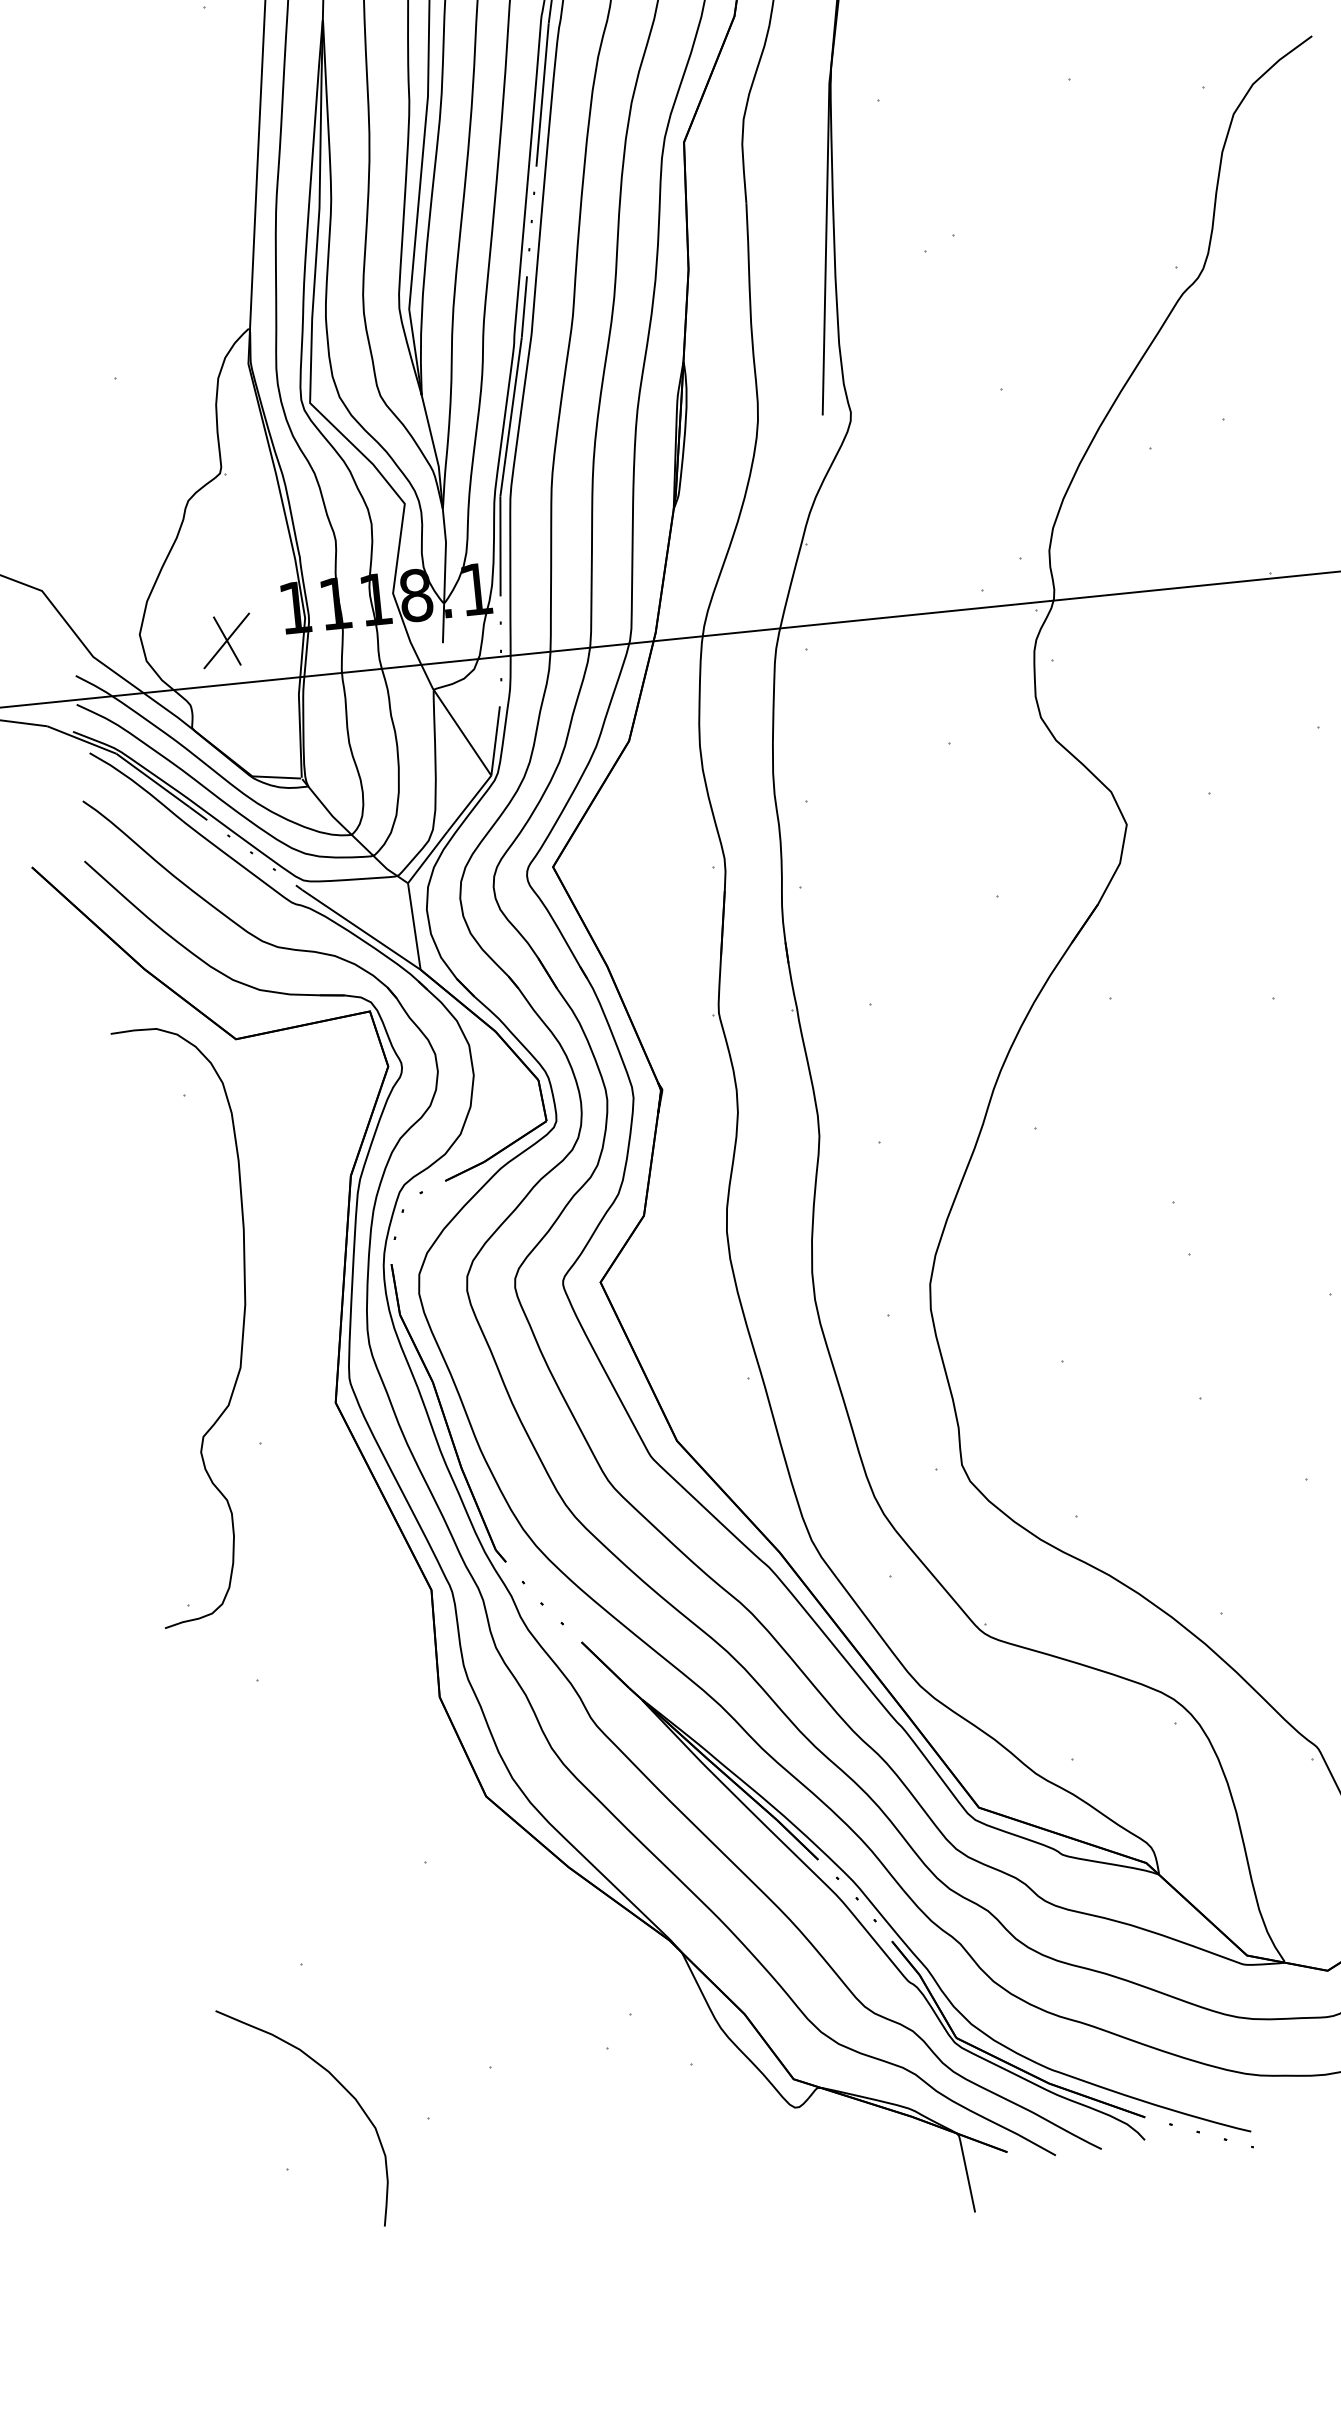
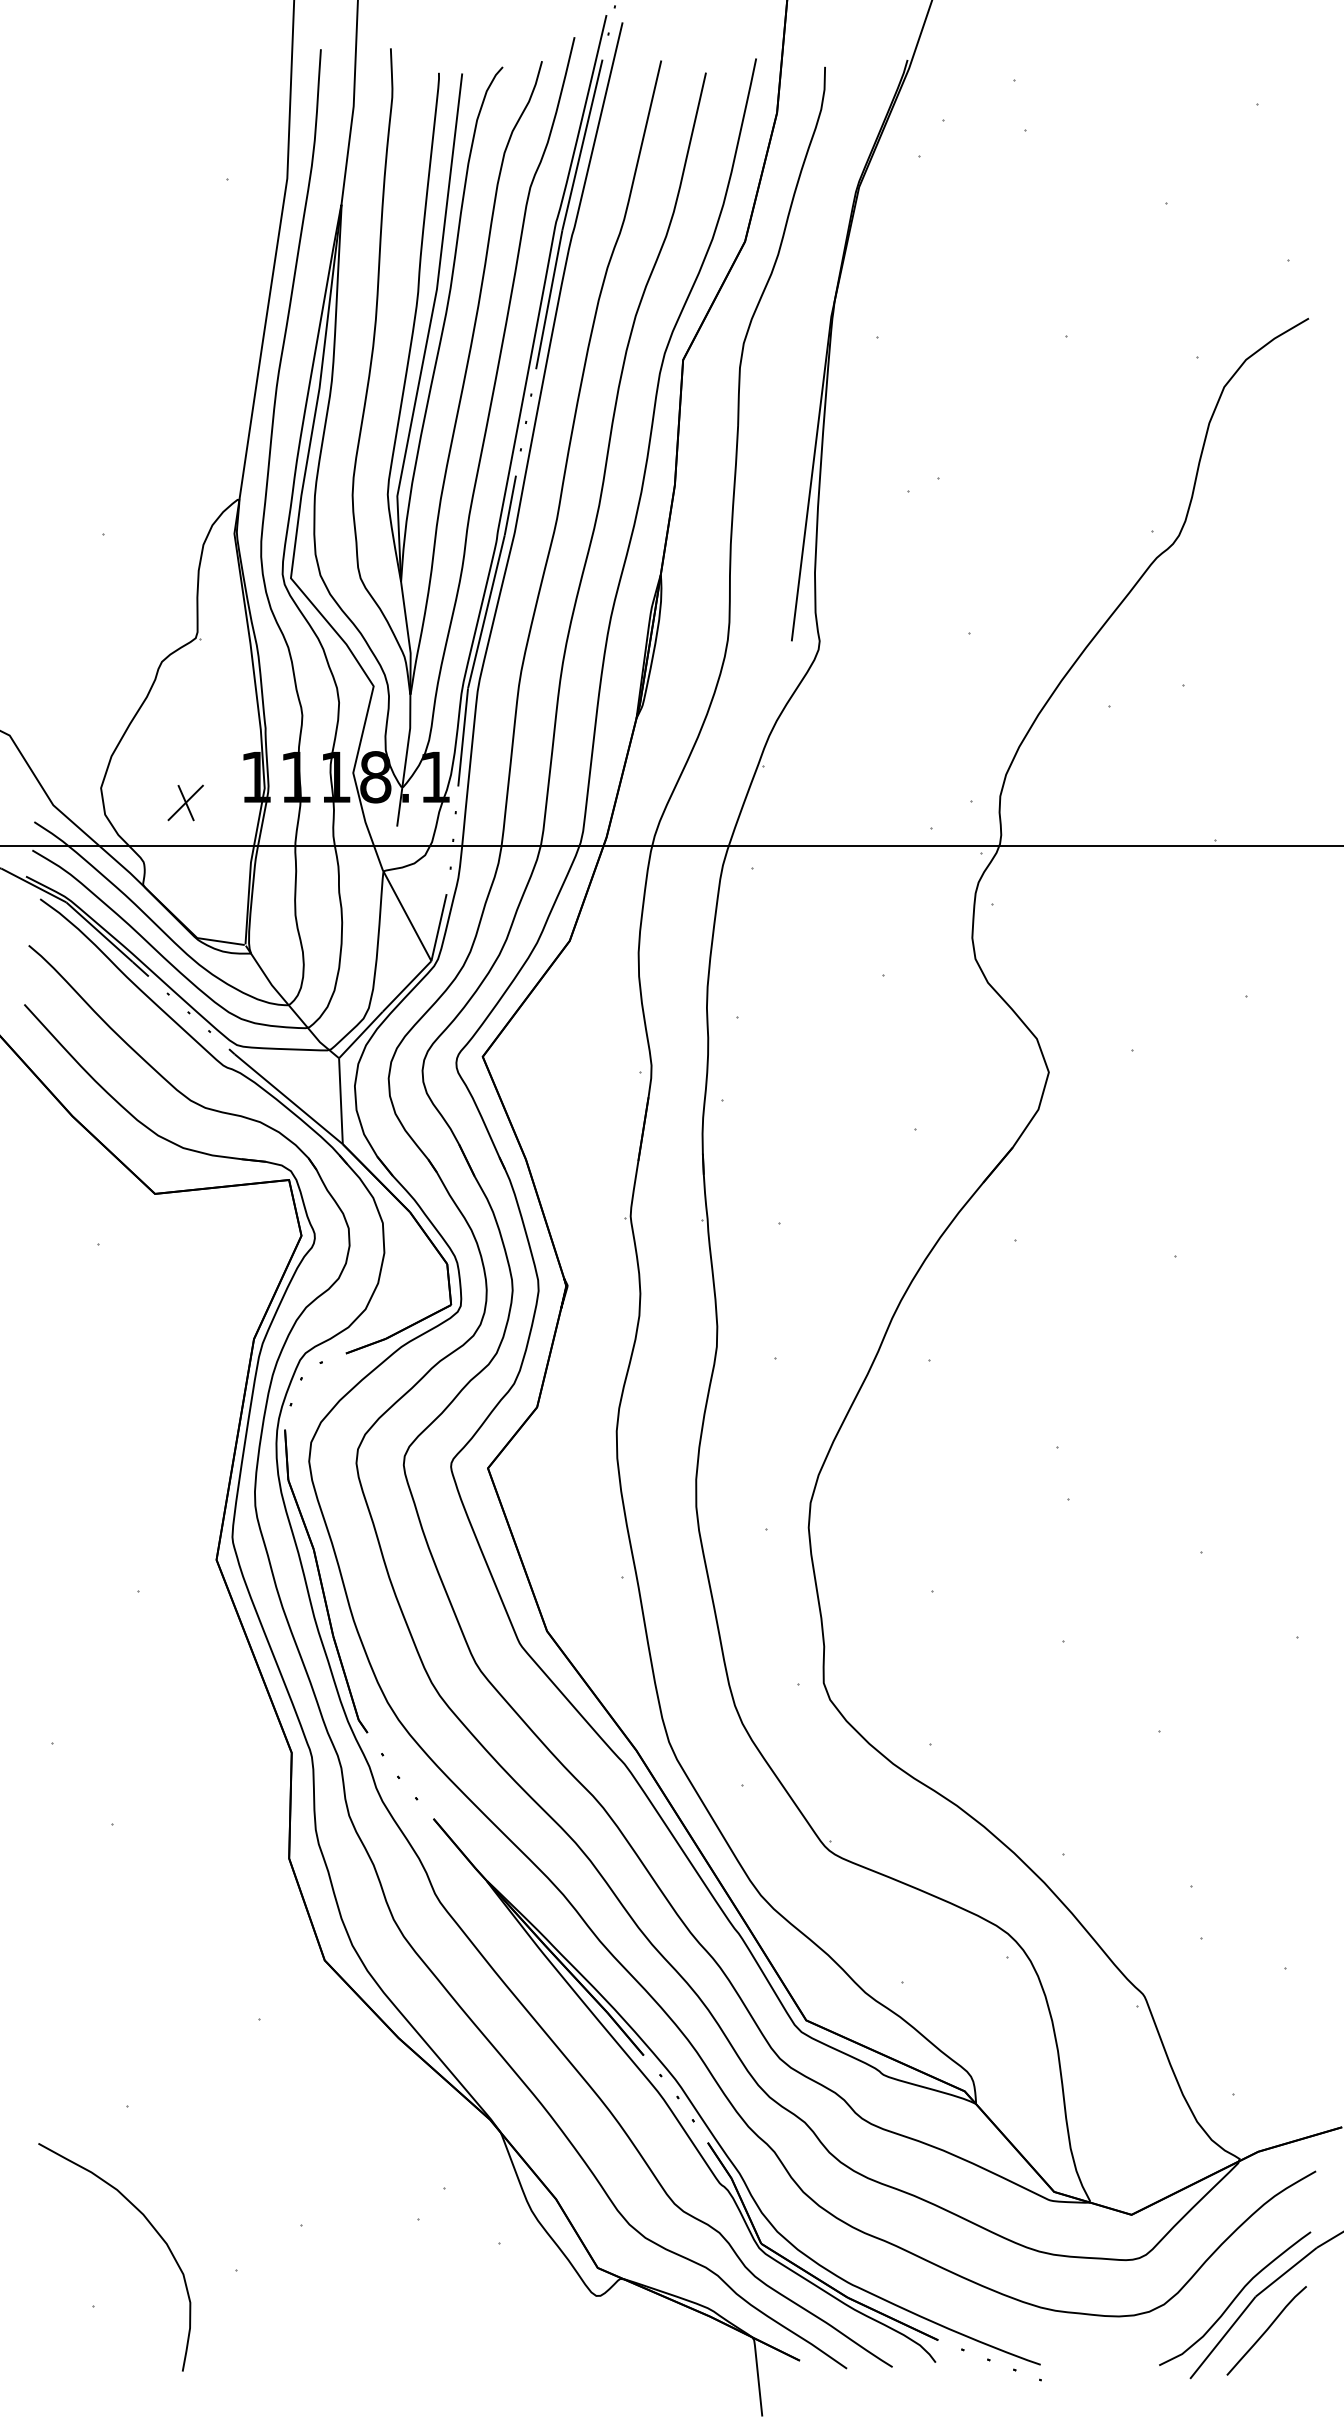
part: (226, 640) -> (185, 802), size x0.7
curve: (242, 1328) -> (132, 1477), removed

